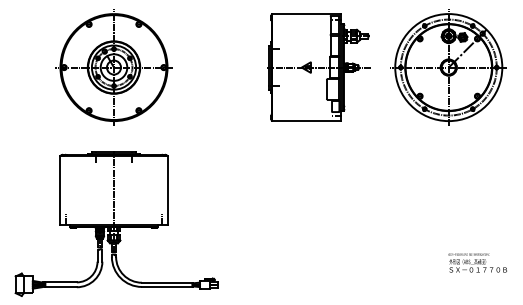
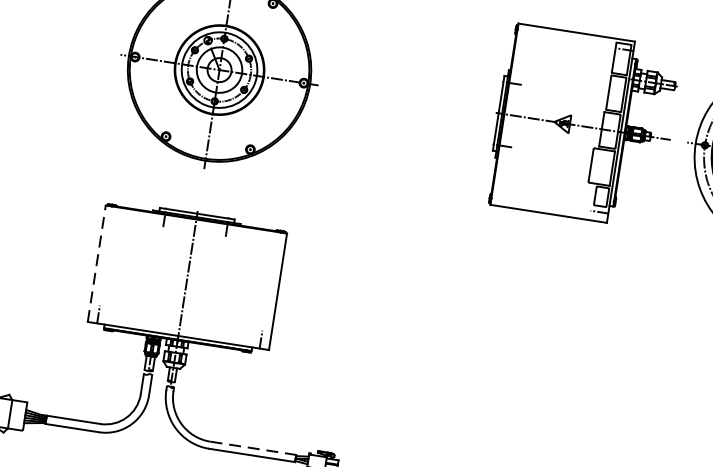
part: (318, 67) -> (582, 126), moved
line: (60, 189) -> (97, 262), solid -> dashed
line: (167, 282) -> (253, 447), solid -> dashed

